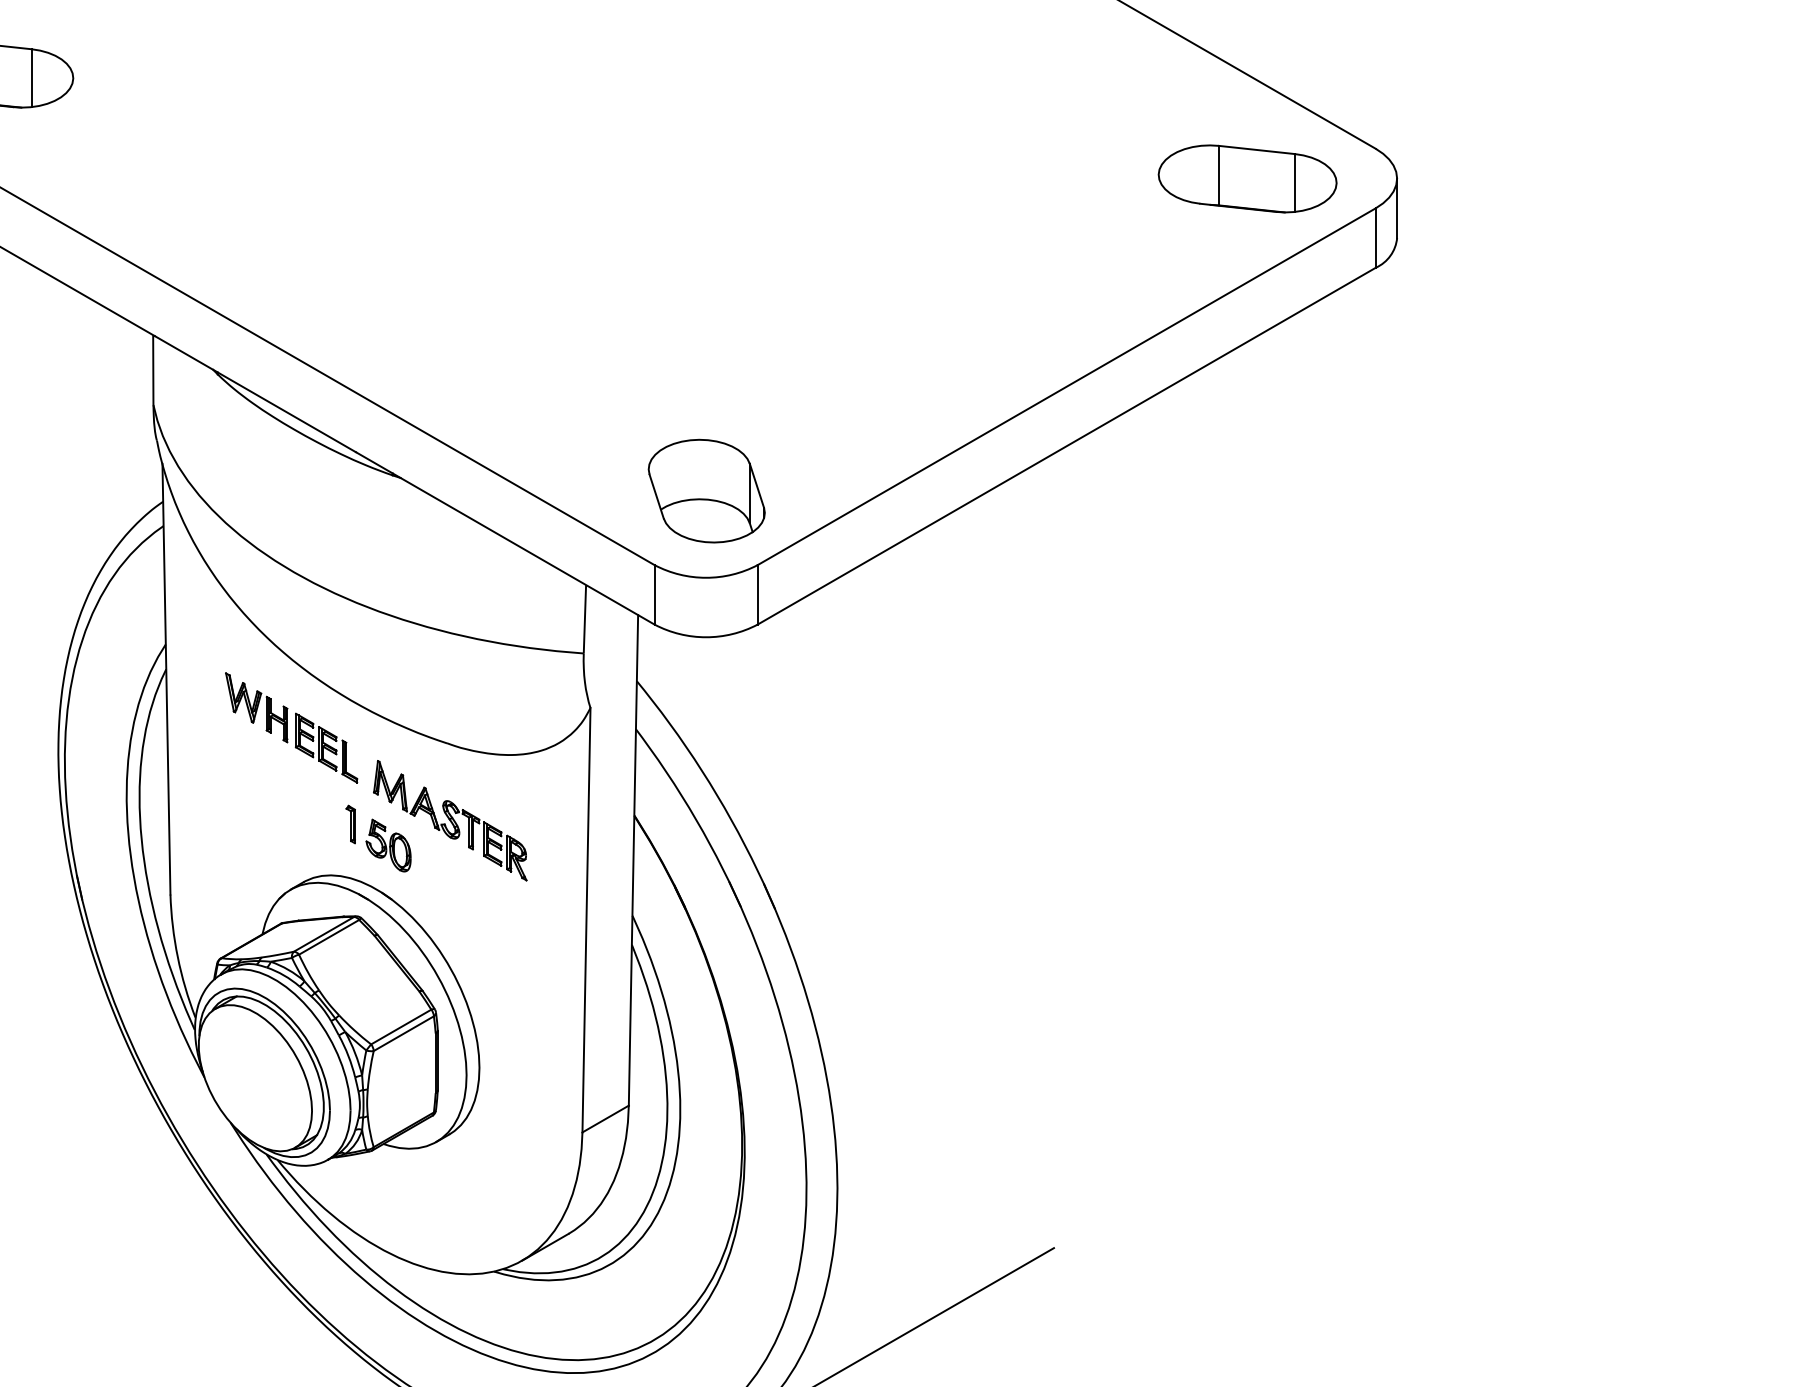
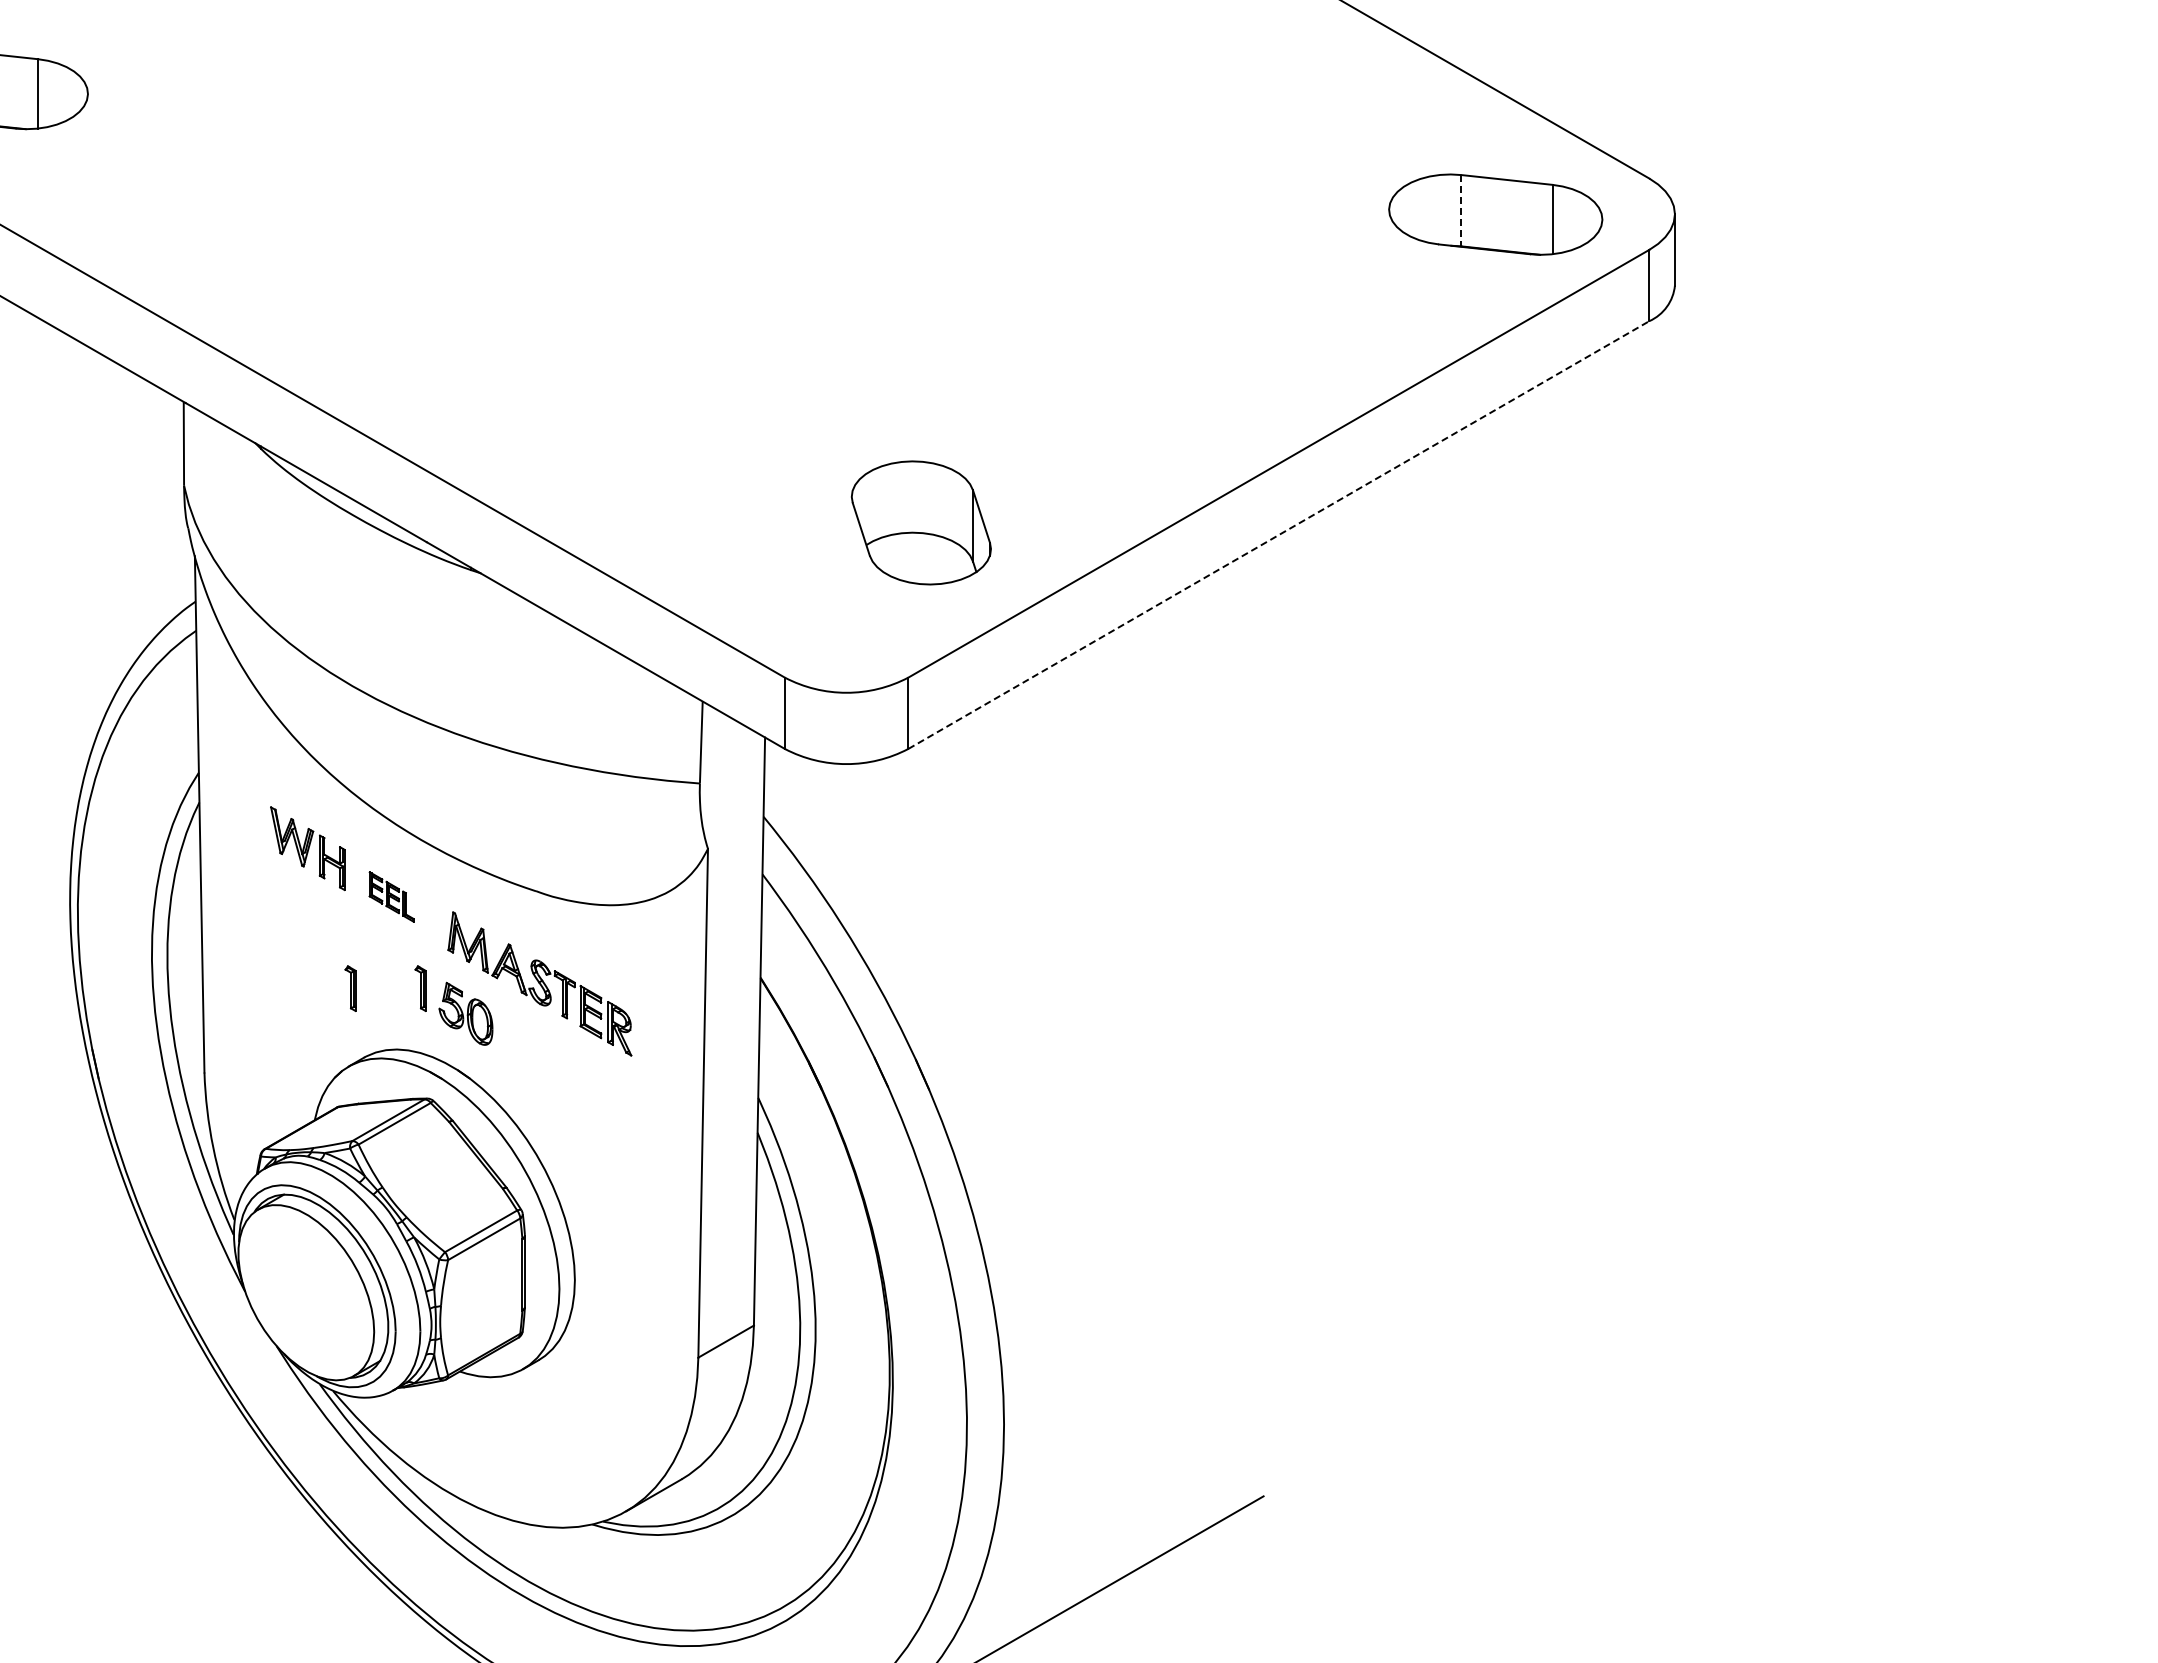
line: (1219, 175) -> (1461, 210), solid -> dashed
line: (1066, 446) -> (1278, 535), solid -> dashed
part: (706, 490) -> (920, 522), moved
part: (326, 747) -> (391, 896), size x0.6
part: (292, 824) -> (350, 988), added

